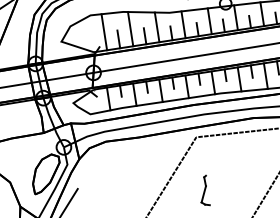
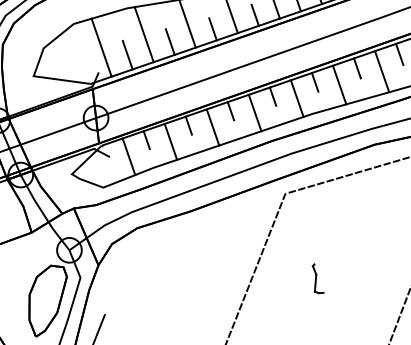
part: (205, 190) -> (316, 279), size x0.6

